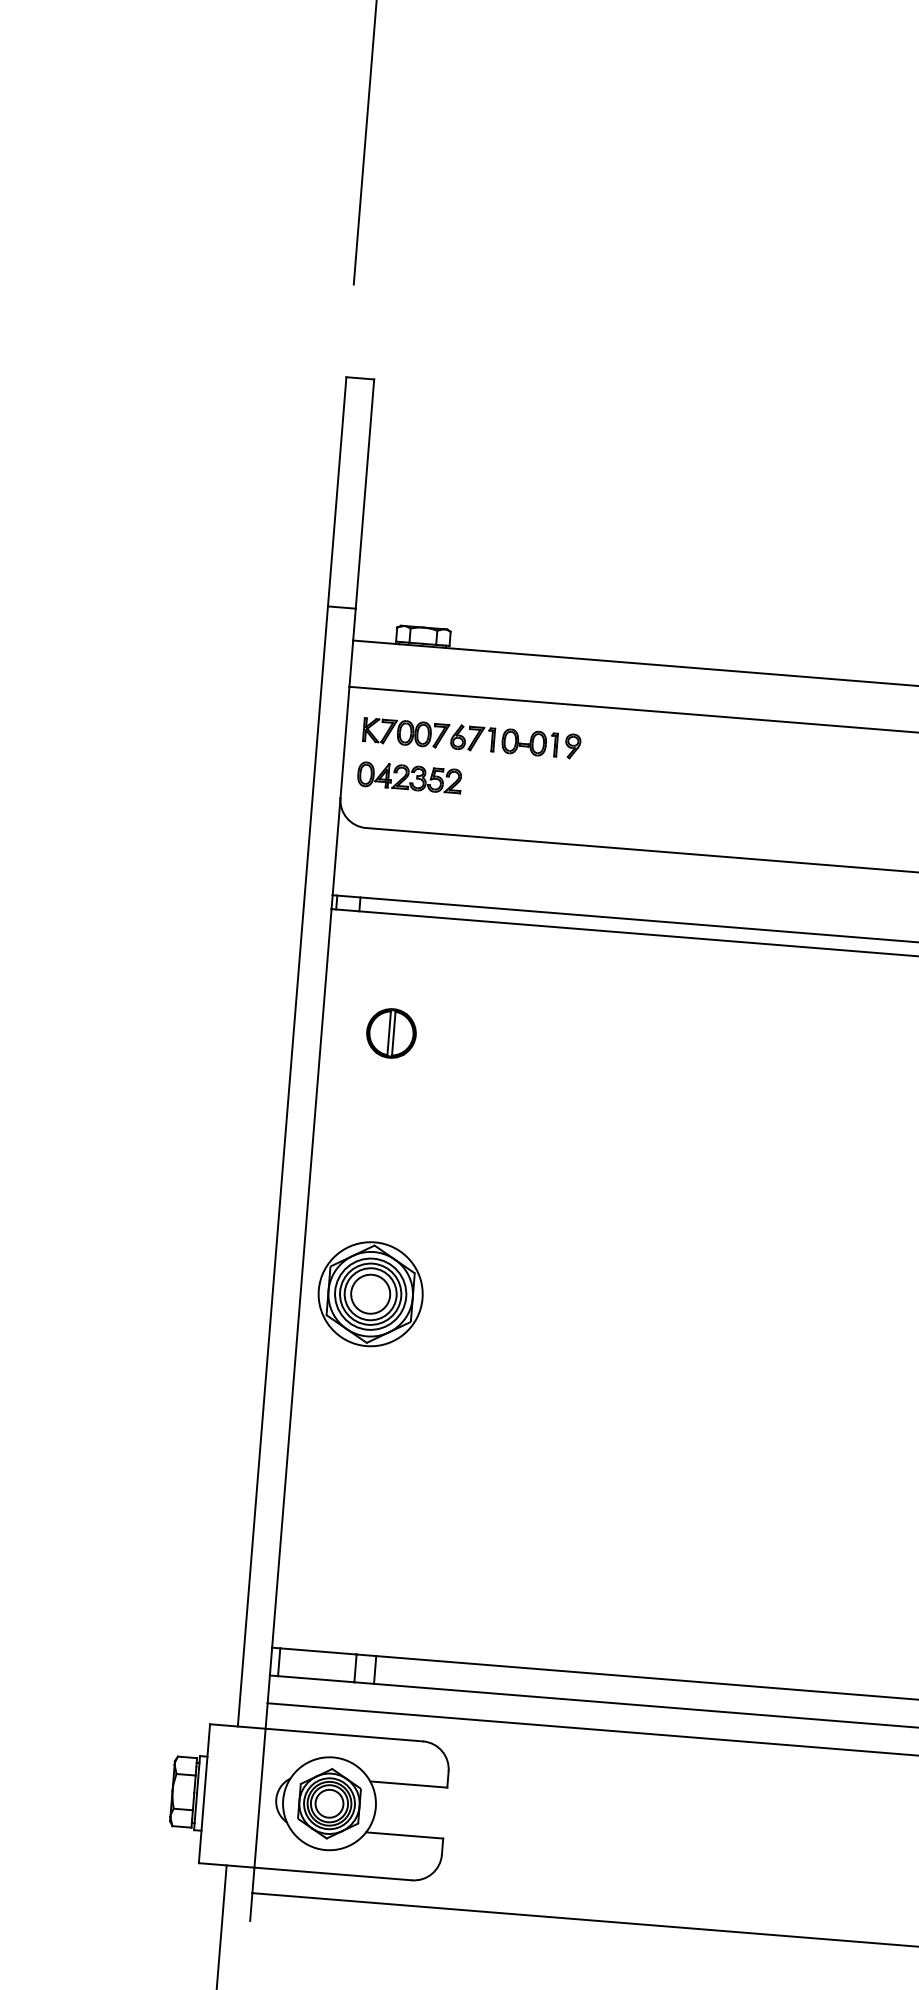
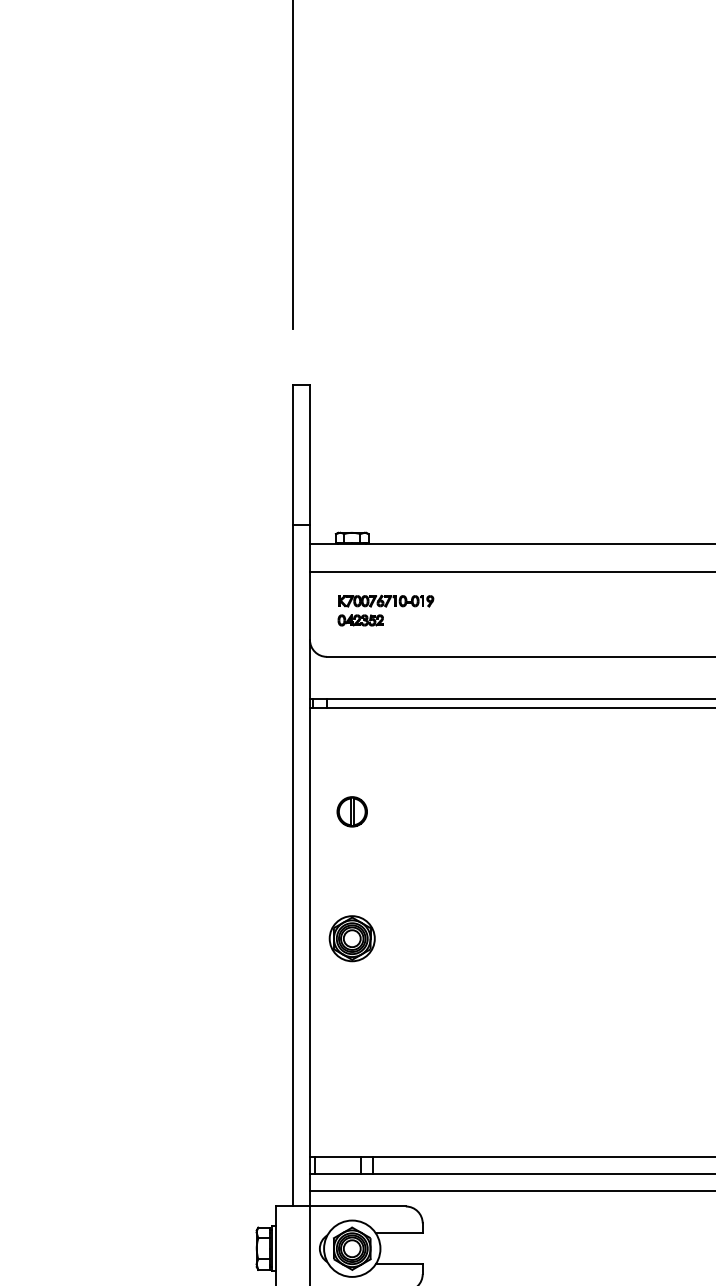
part: (468, 759) -> (385, 610), size x0.71
part: (390, 1032) -> (351, 811), moved
part: (369, 1293) -> (351, 938), size x0.71

